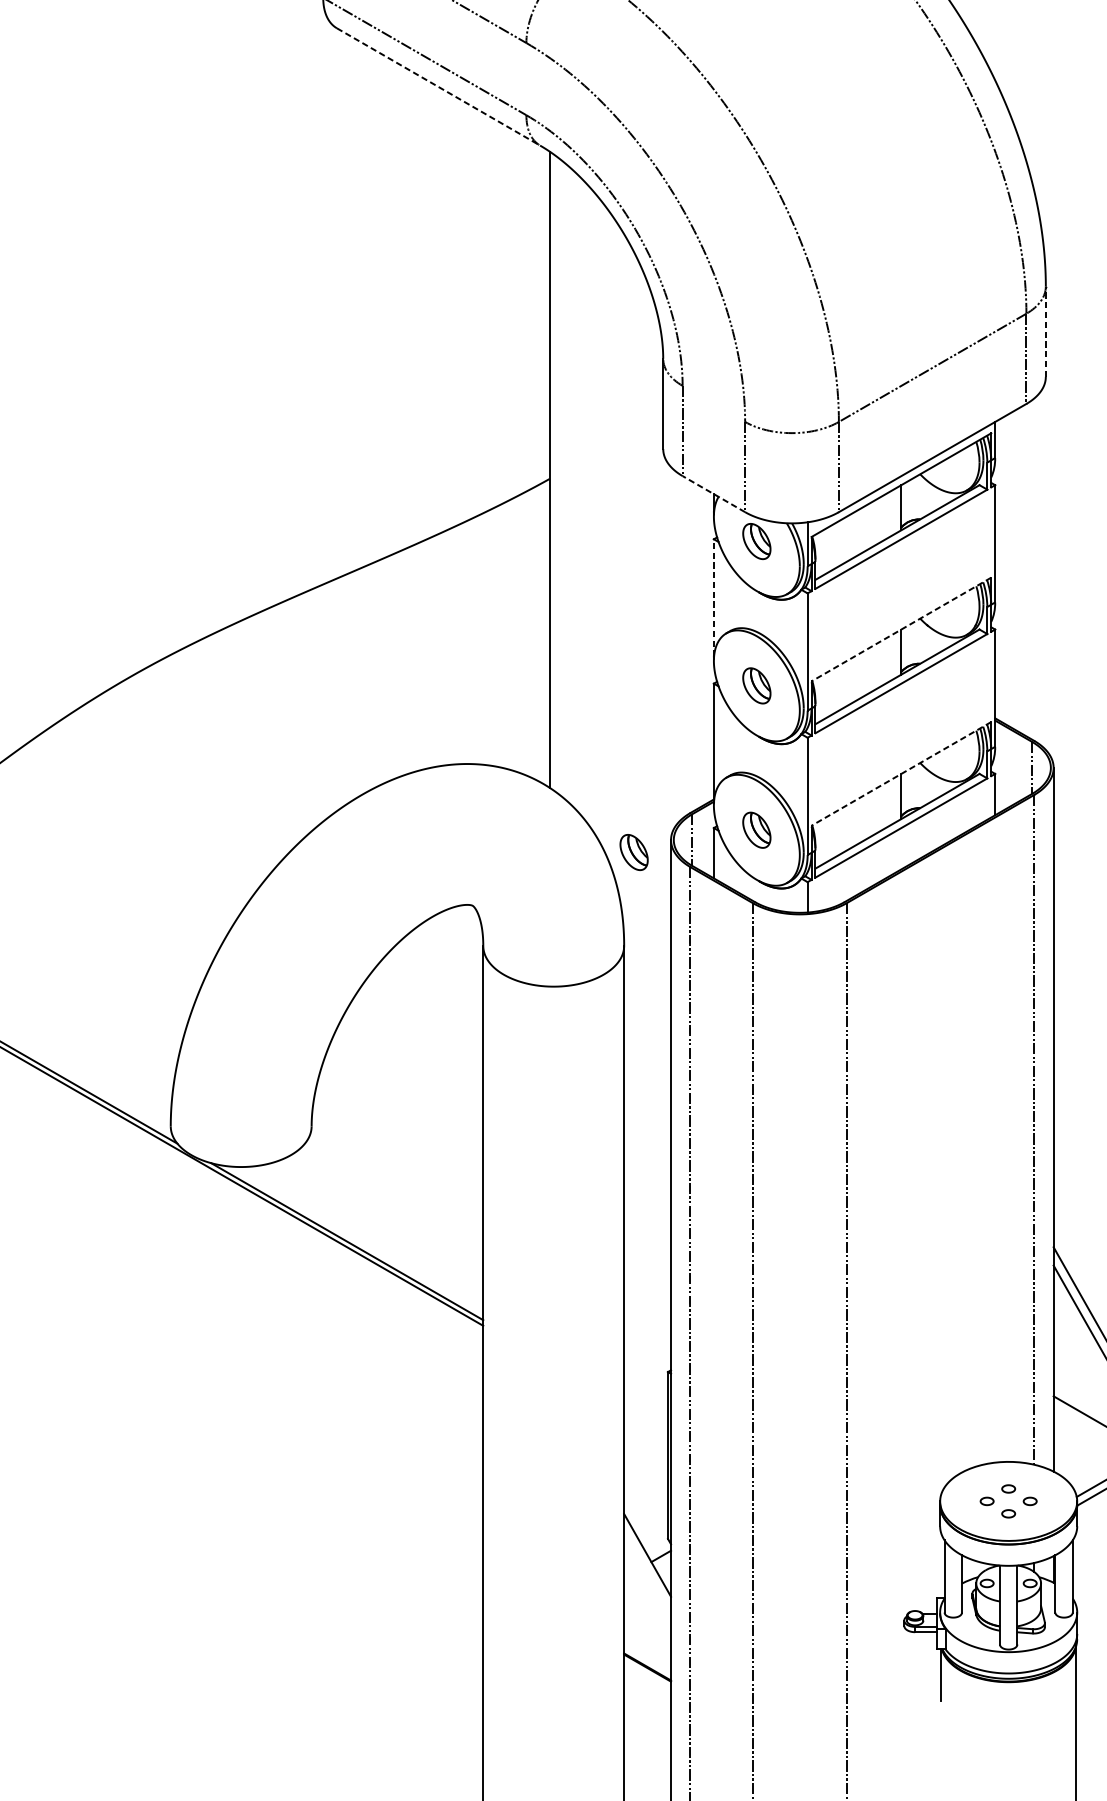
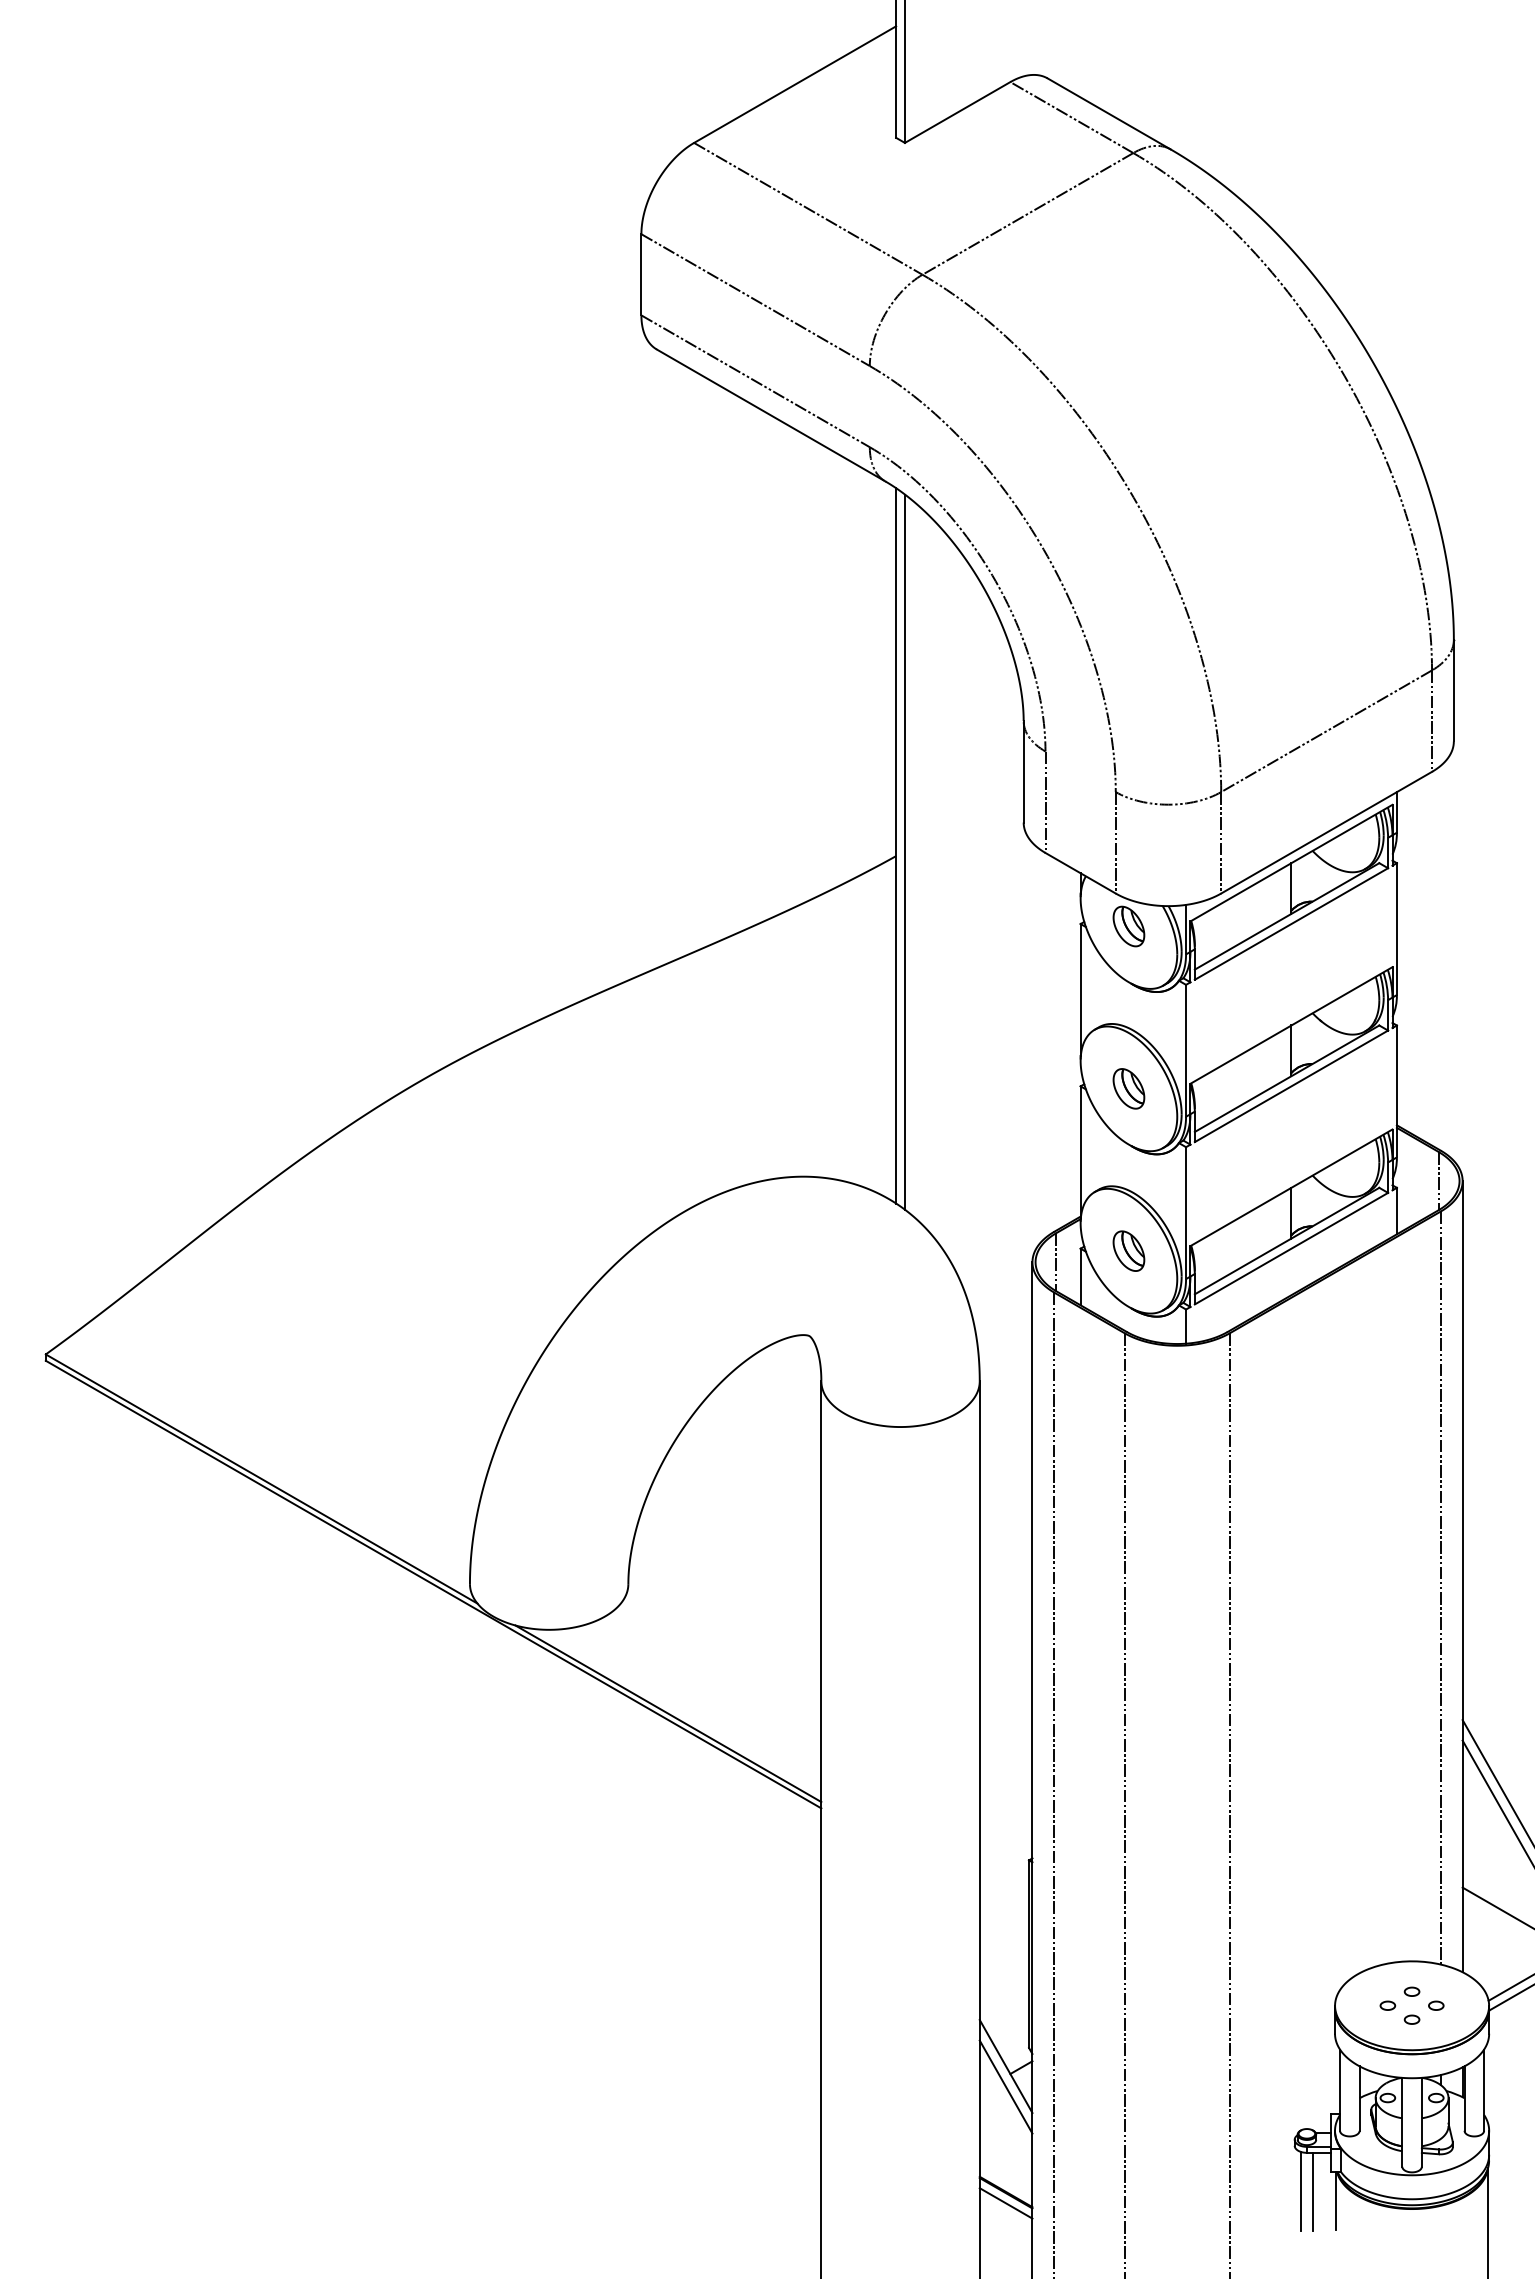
line: (438, 87) -> (771, 415), dashed -> solid
line: (1045, 331) -> (1453, 690), dashed -> solid
line: (557, 474) -> (904, 851), added
line: (713, 494) -> (1080, 873), dashed -> solid
line: (713, 597) -> (1080, 989), dashed -> solid
line: (901, 629) -> (1291, 1025), dashed -> solid
line: (901, 773) -> (1291, 1187), dashed -> solid
part: (633, 851) -> (990, 1275), removed
line: (647, 1573) -> (1005, 2086), added
line: (909, 1666) -> (1300, 2191), added
line: (921, 1666) -> (1313, 2191), added
line: (647, 1677) -> (1005, 2203), added

